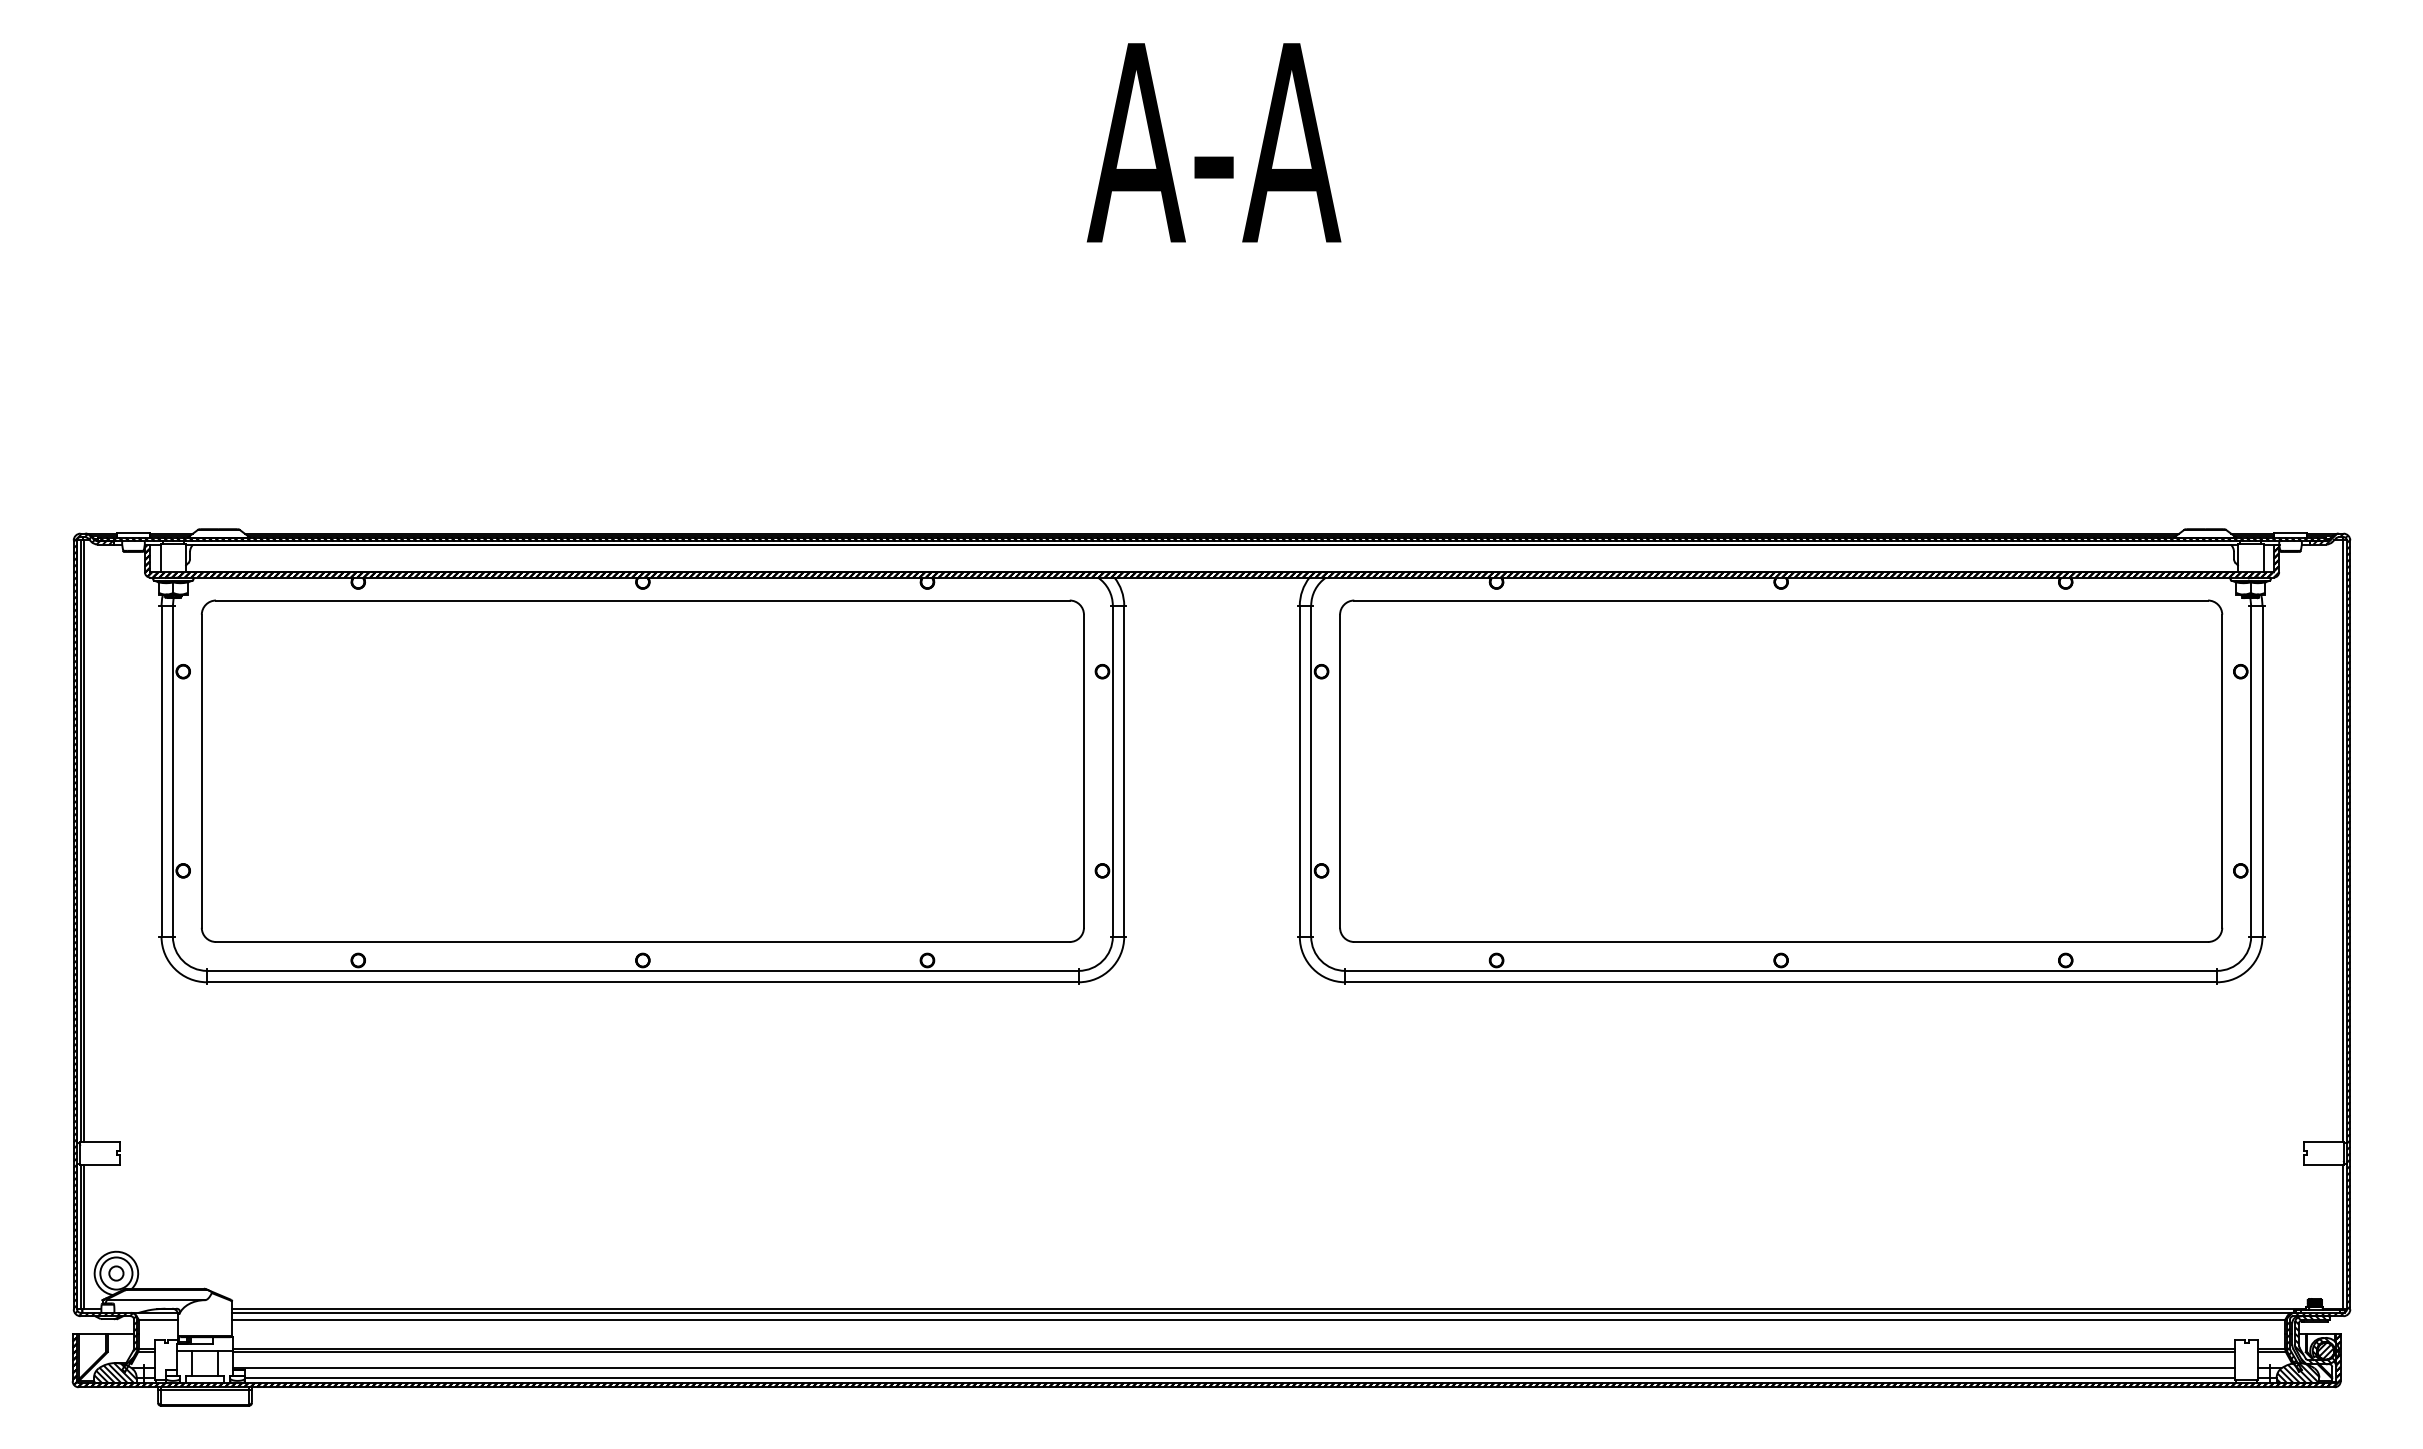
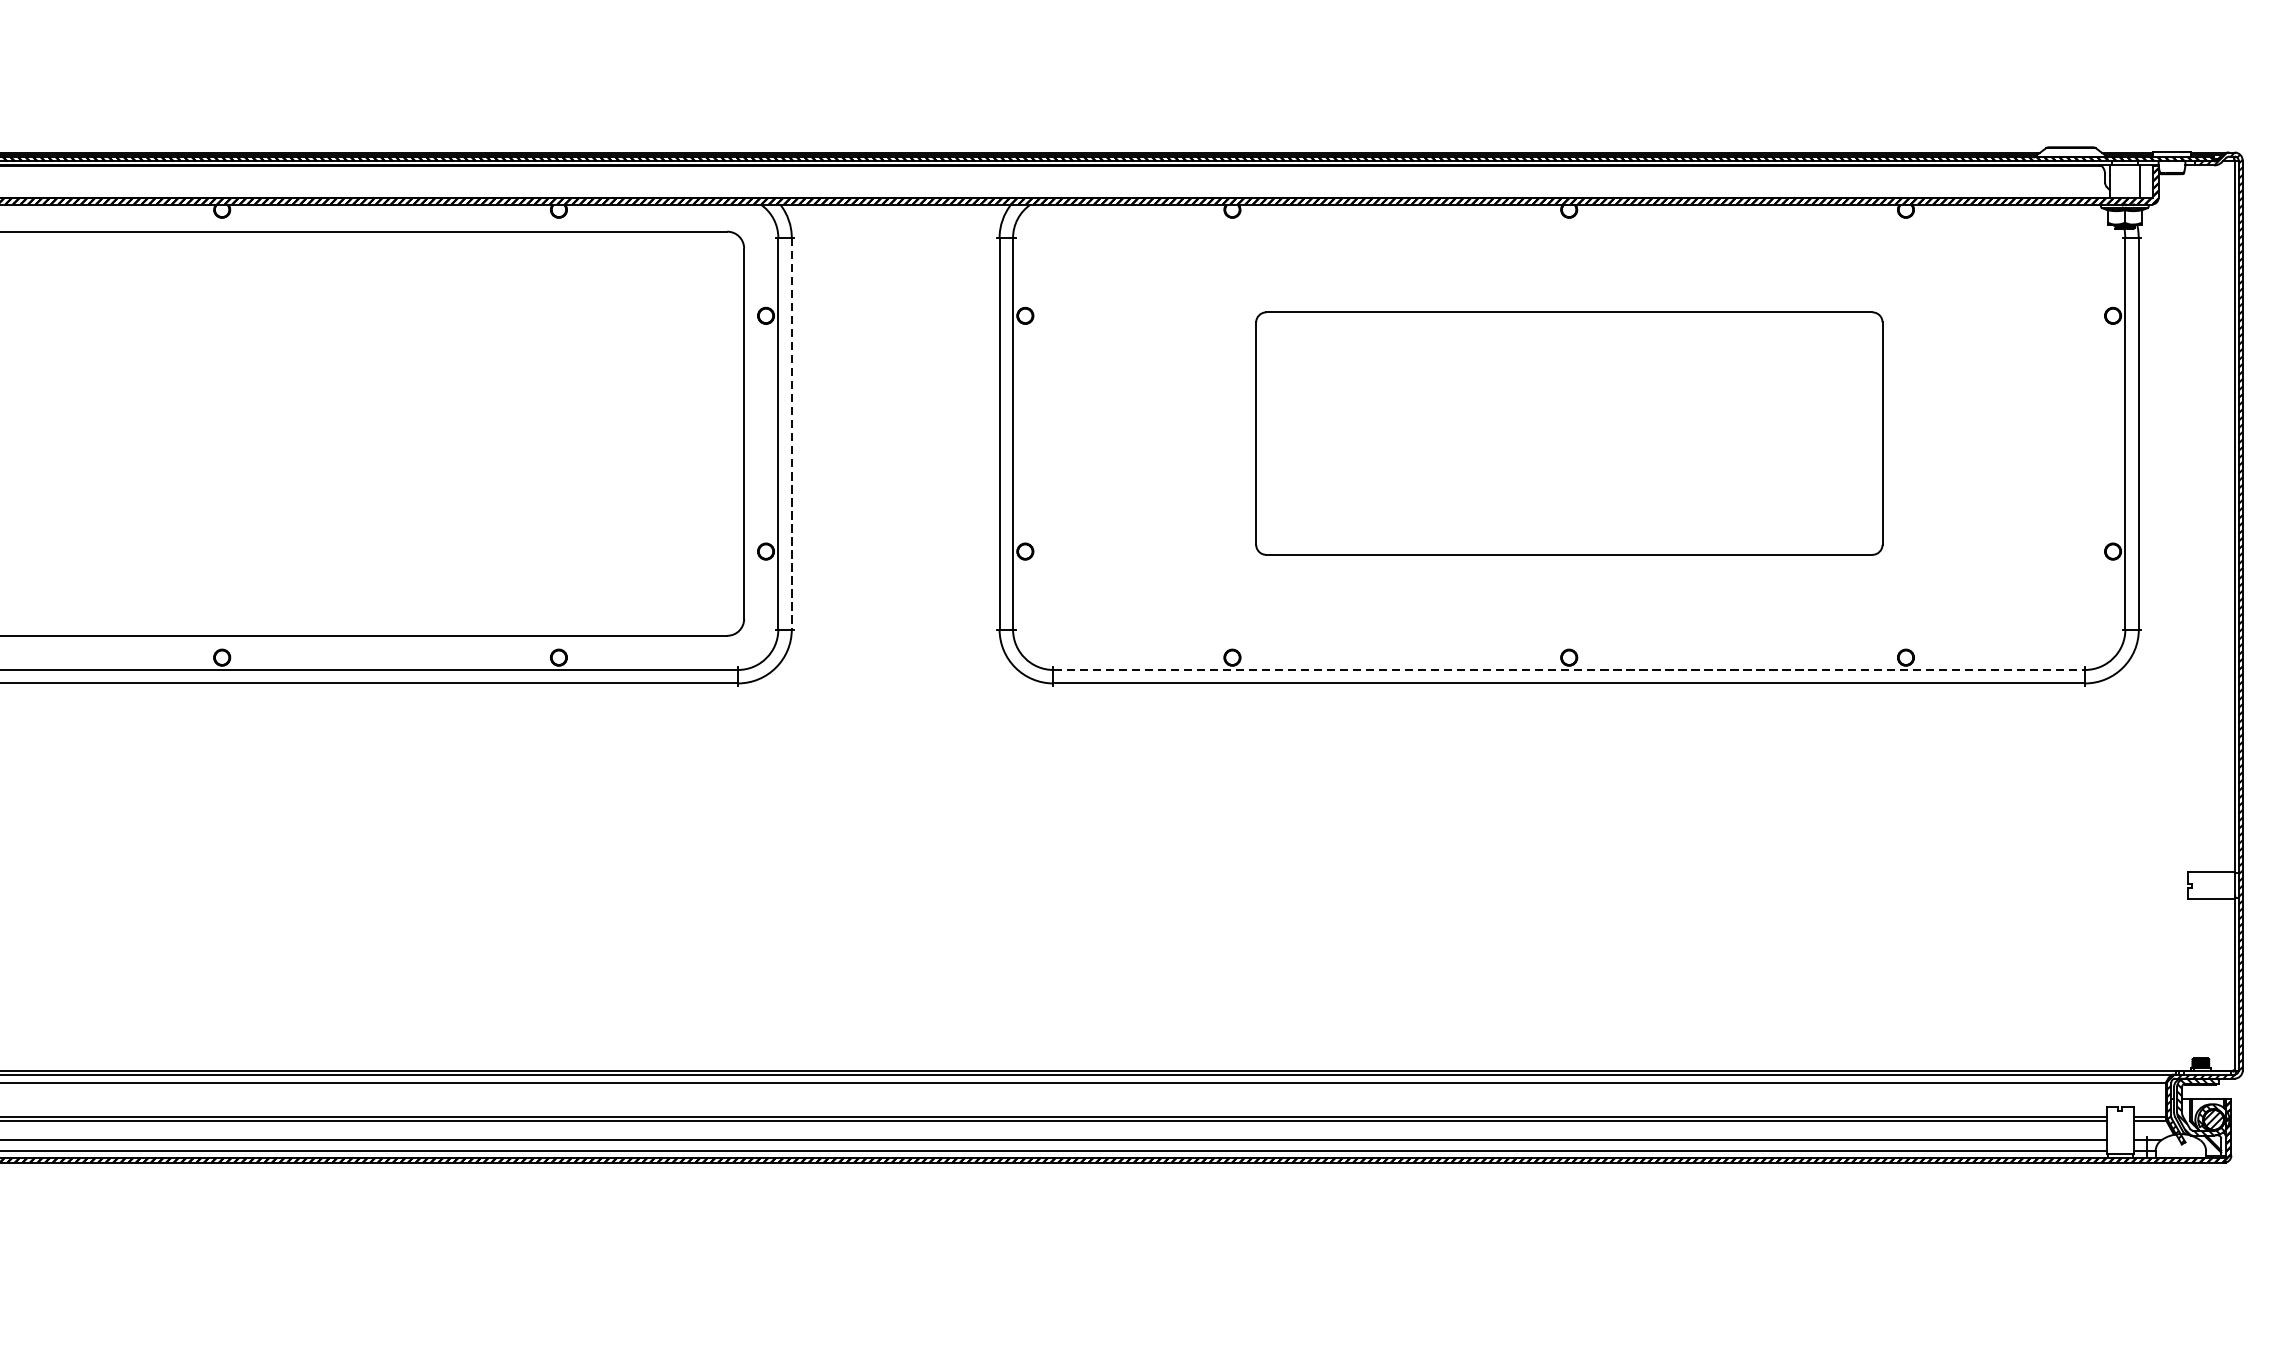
part: (1781, 770) -> (1569, 432), size x0.6
line: (1124, 771) -> (792, 434), solid -> dashed
line: (1781, 970) -> (1569, 669), solid -> dashed
hatch: (2297, 1372) -> (2180, 1145), removed

